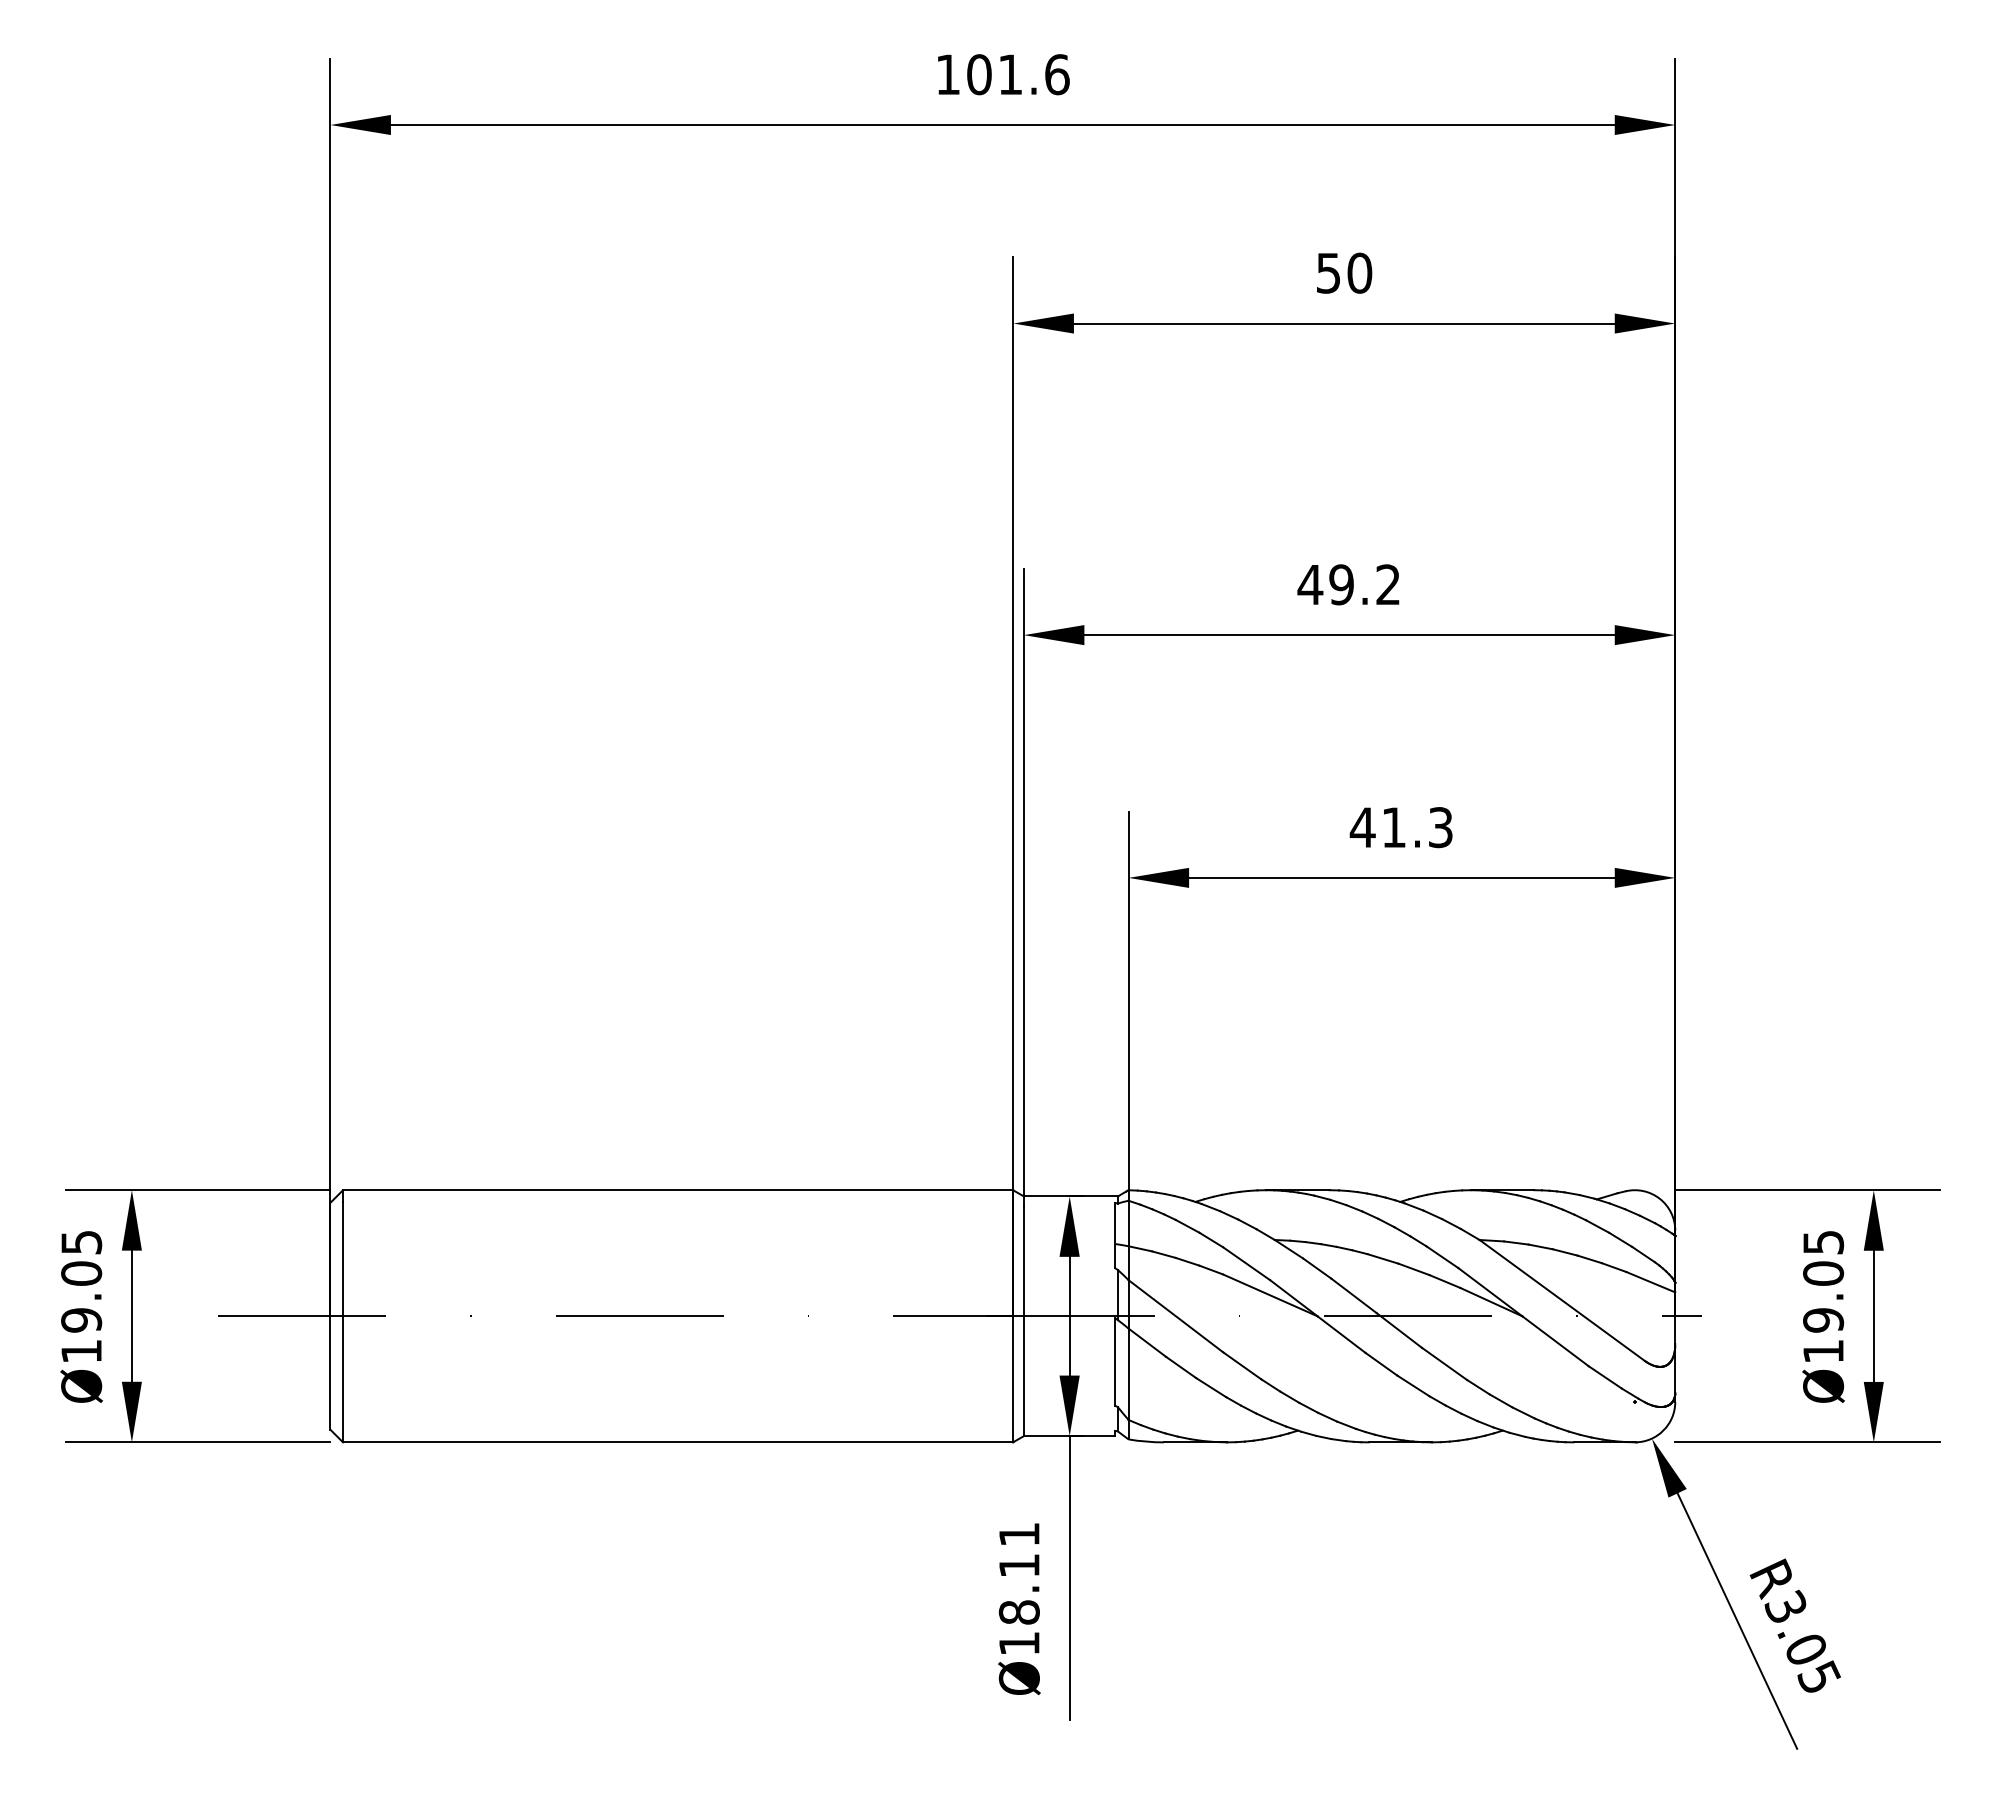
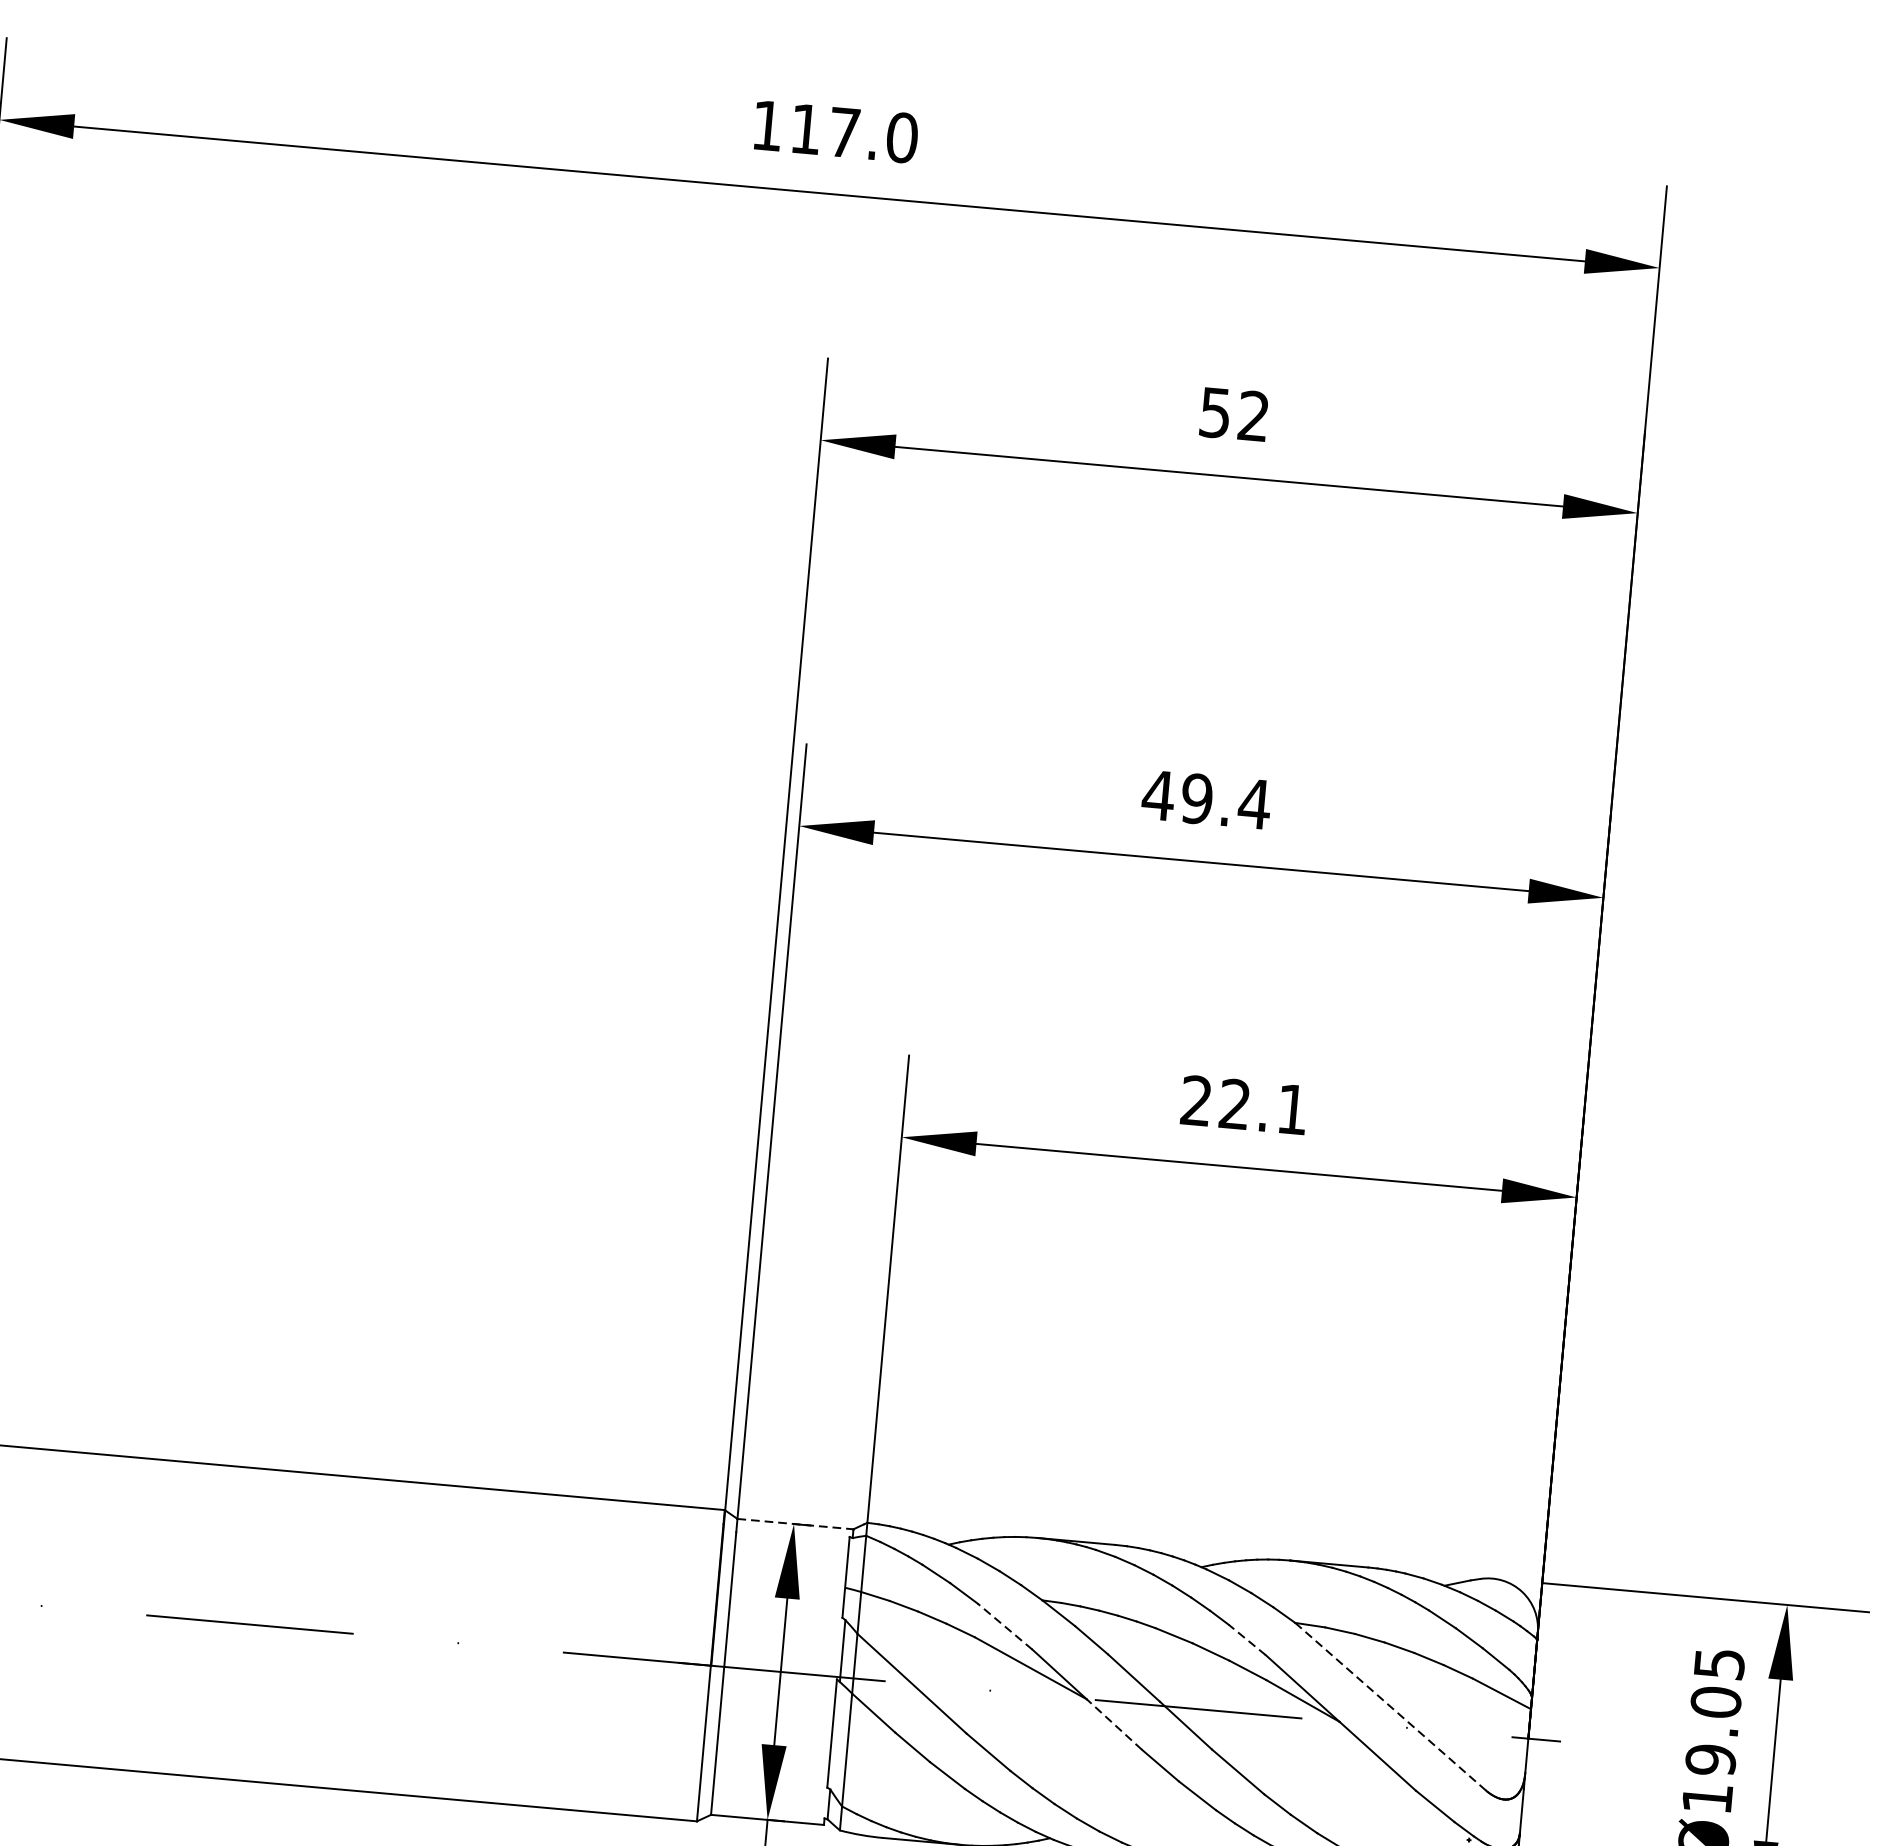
text: (1018, 74) -> (854, 133), 101.6 -> 117.0
text: (1359, 272) -> (1253, 415), 50 -> 52
text: (1388, 584) -> (1254, 803), 49.2 -> 49.4
text: (1400, 827) -> (1243, 1104), 41.3 -> 22.1
line: (1070, 1196) -> (794, 1524), solid -> dashed
line: (1441, 1256) -> (1246, 1639), solid -> dashed
line: (1246, 1263) -> (1004, 1626), solid -> dashed
line: (1561, 1300) -> (1389, 1706), solid -> dashed
line: (1341, 1334) -> (1114, 1724), solid -> dashed

